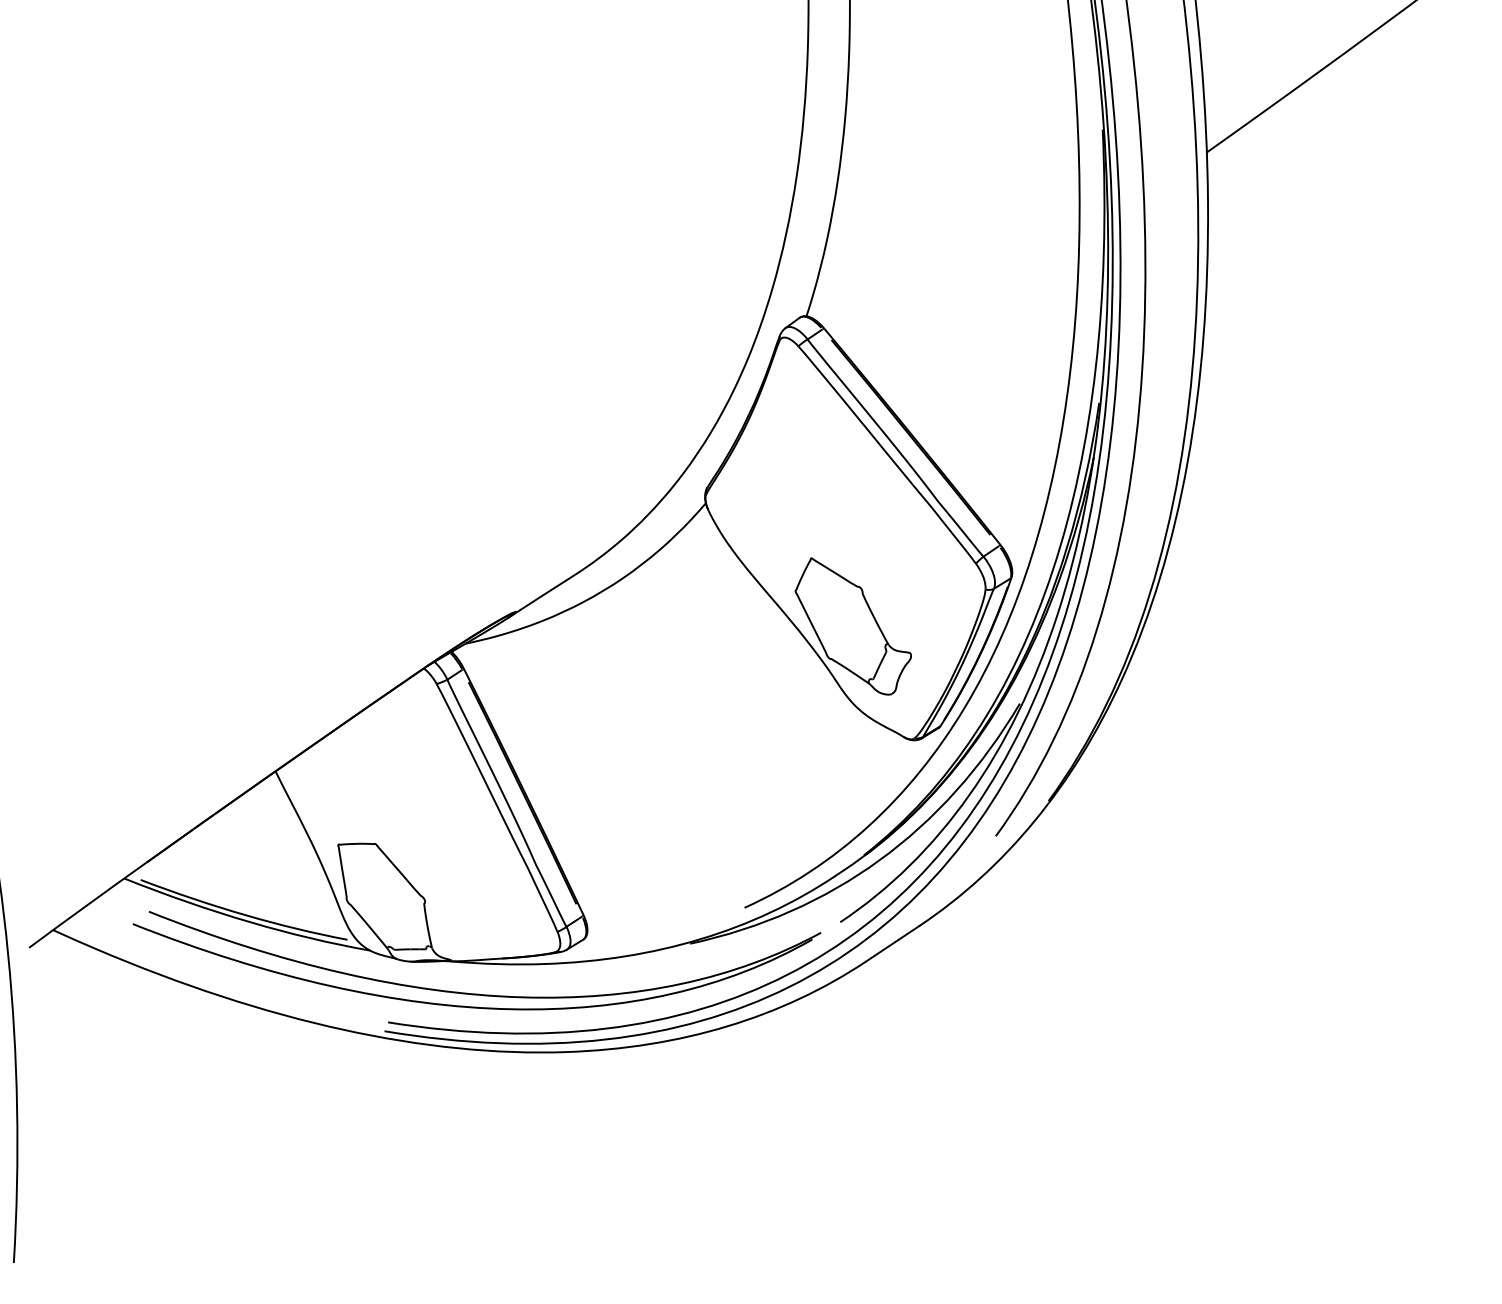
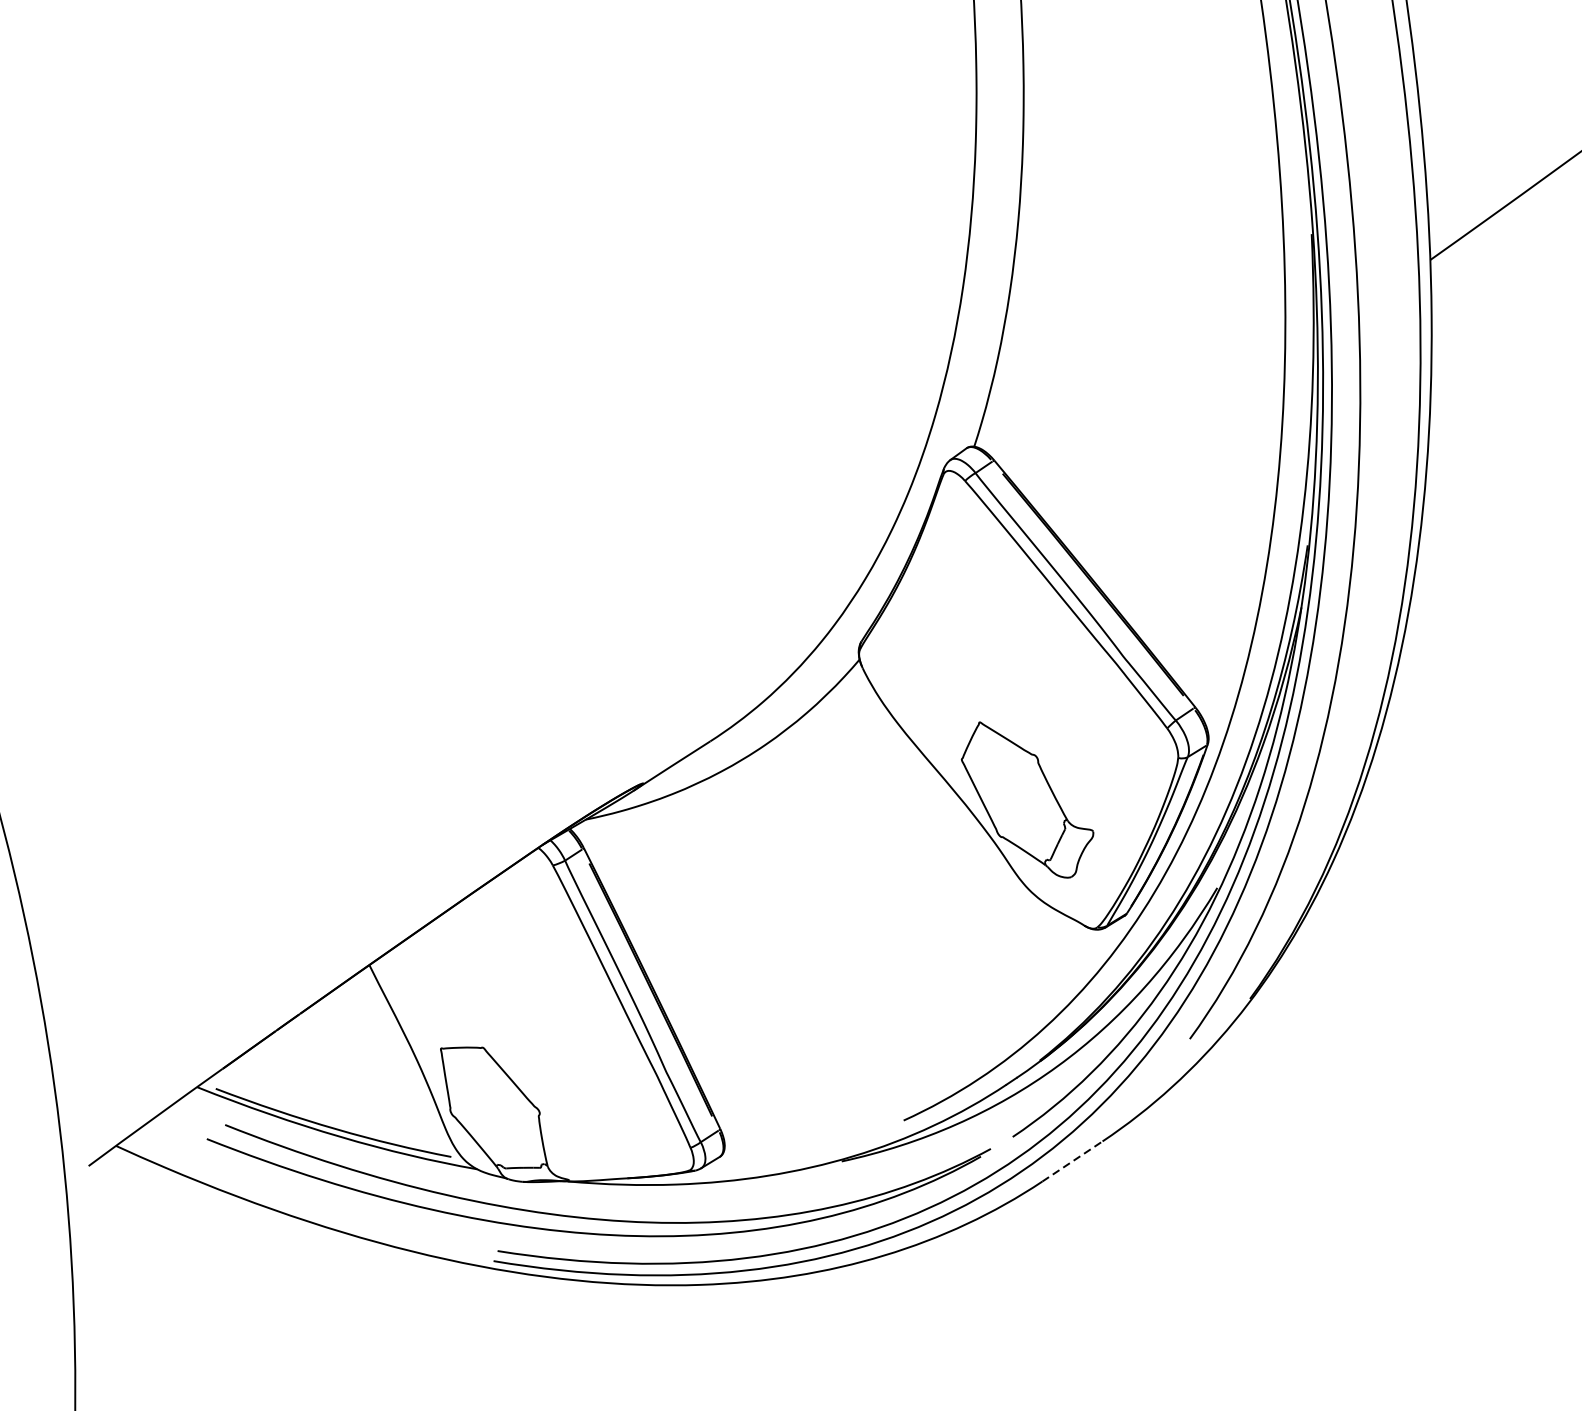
line: (892, 943) -> (1072, 1161), solid -> dashed

